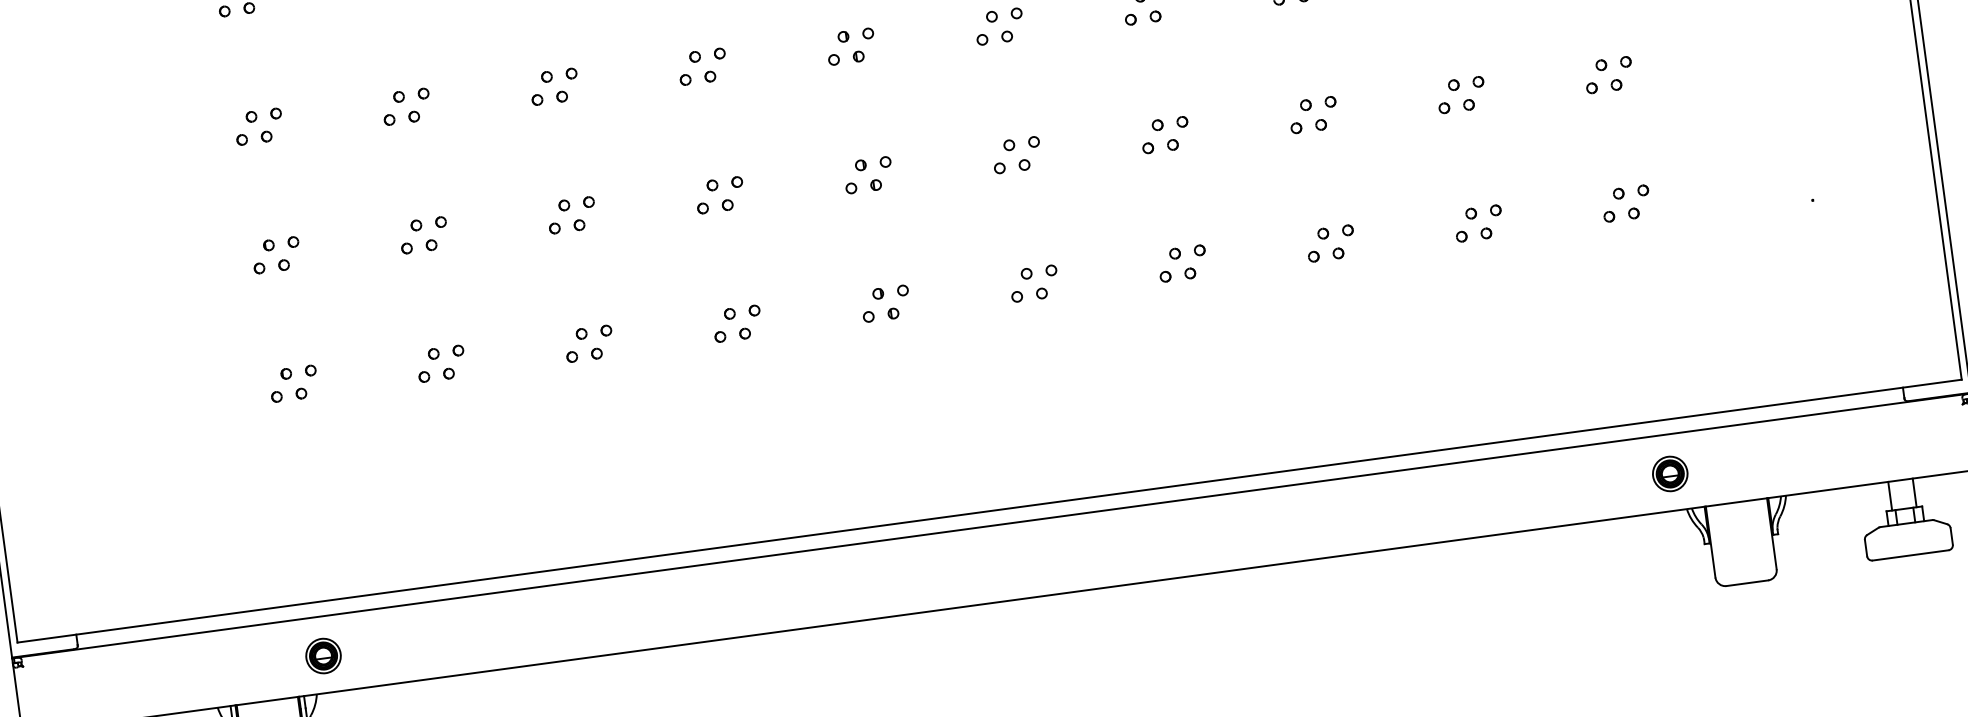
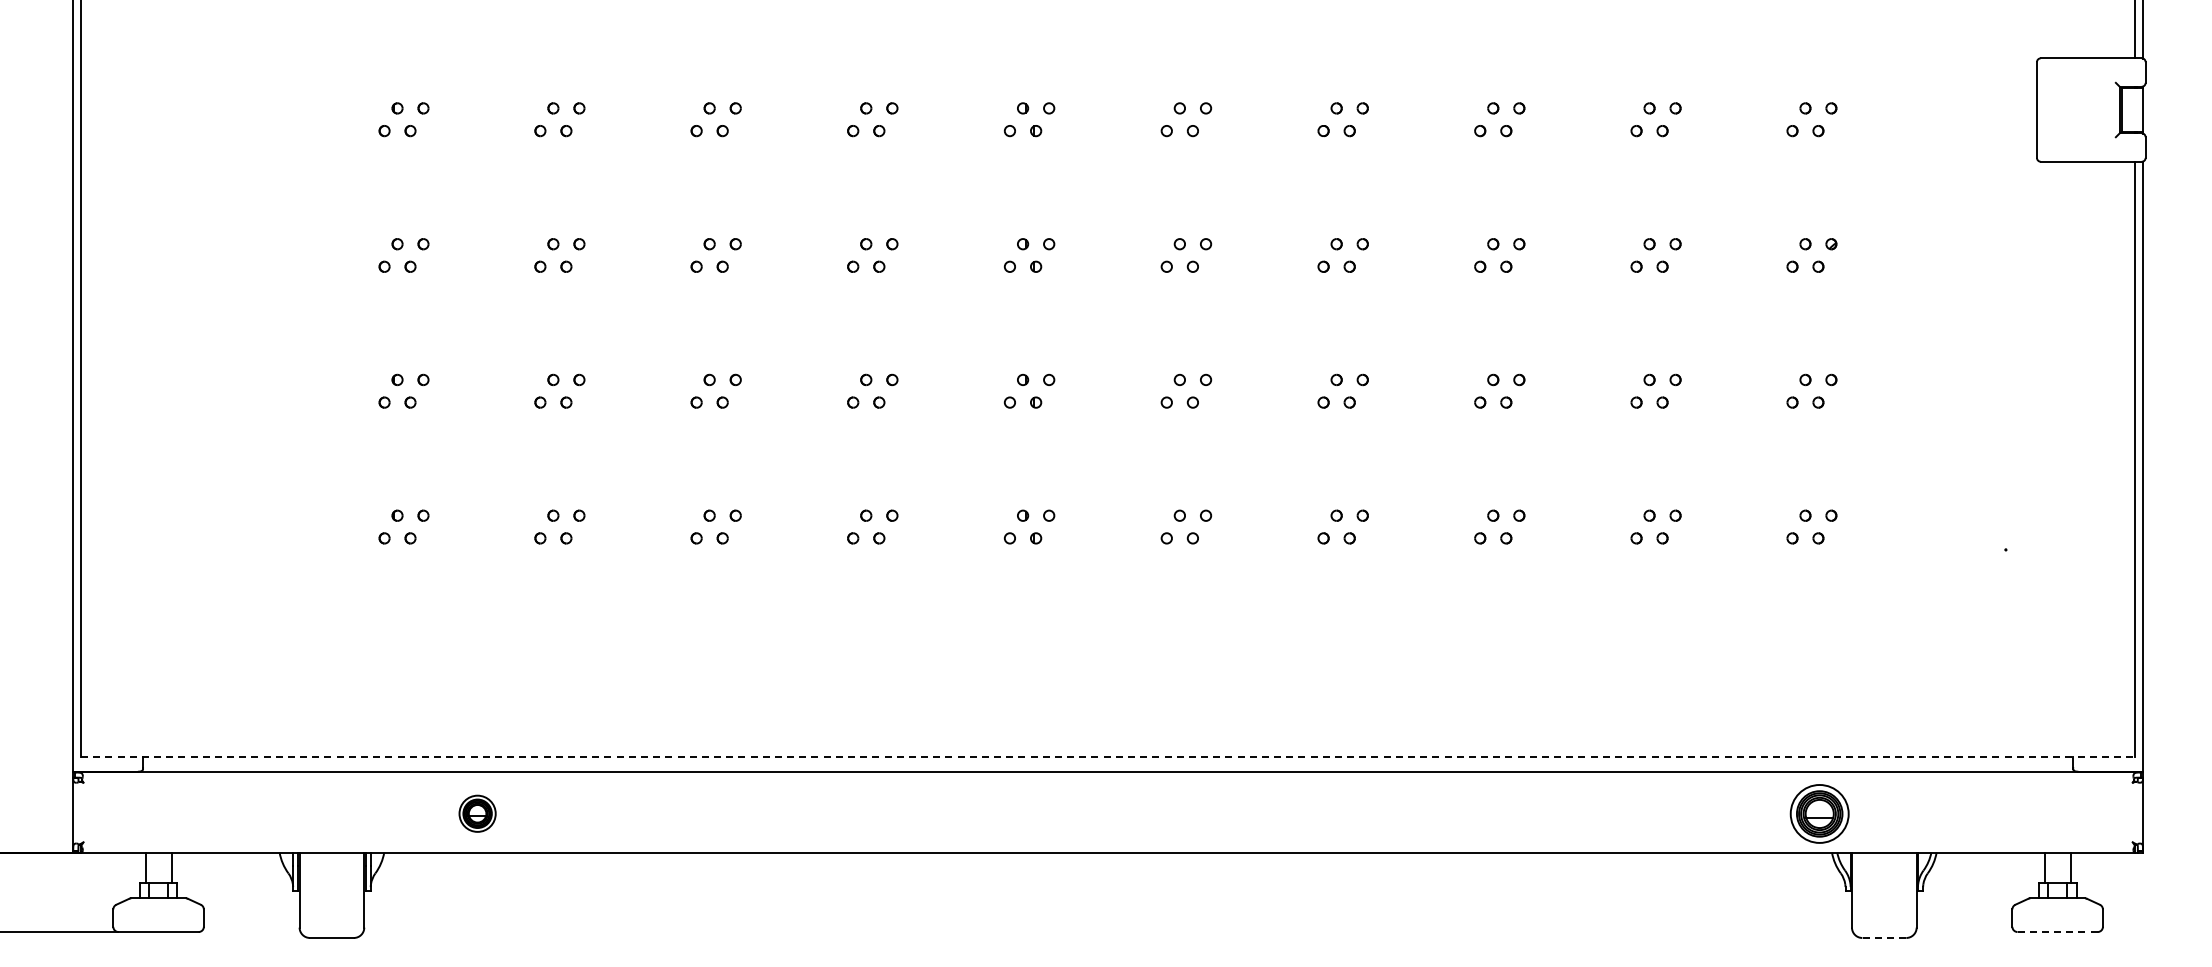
part: (1670, 473) -> (1819, 813), size x1.6
line: (989, 510) -> (1108, 756), solid -> dashed
line: (1911, 555) -> (2058, 932), solid -> dashed
line: (1747, 582) -> (1884, 937), solid -> dashed
part: (323, 655) -> (477, 813), moved

